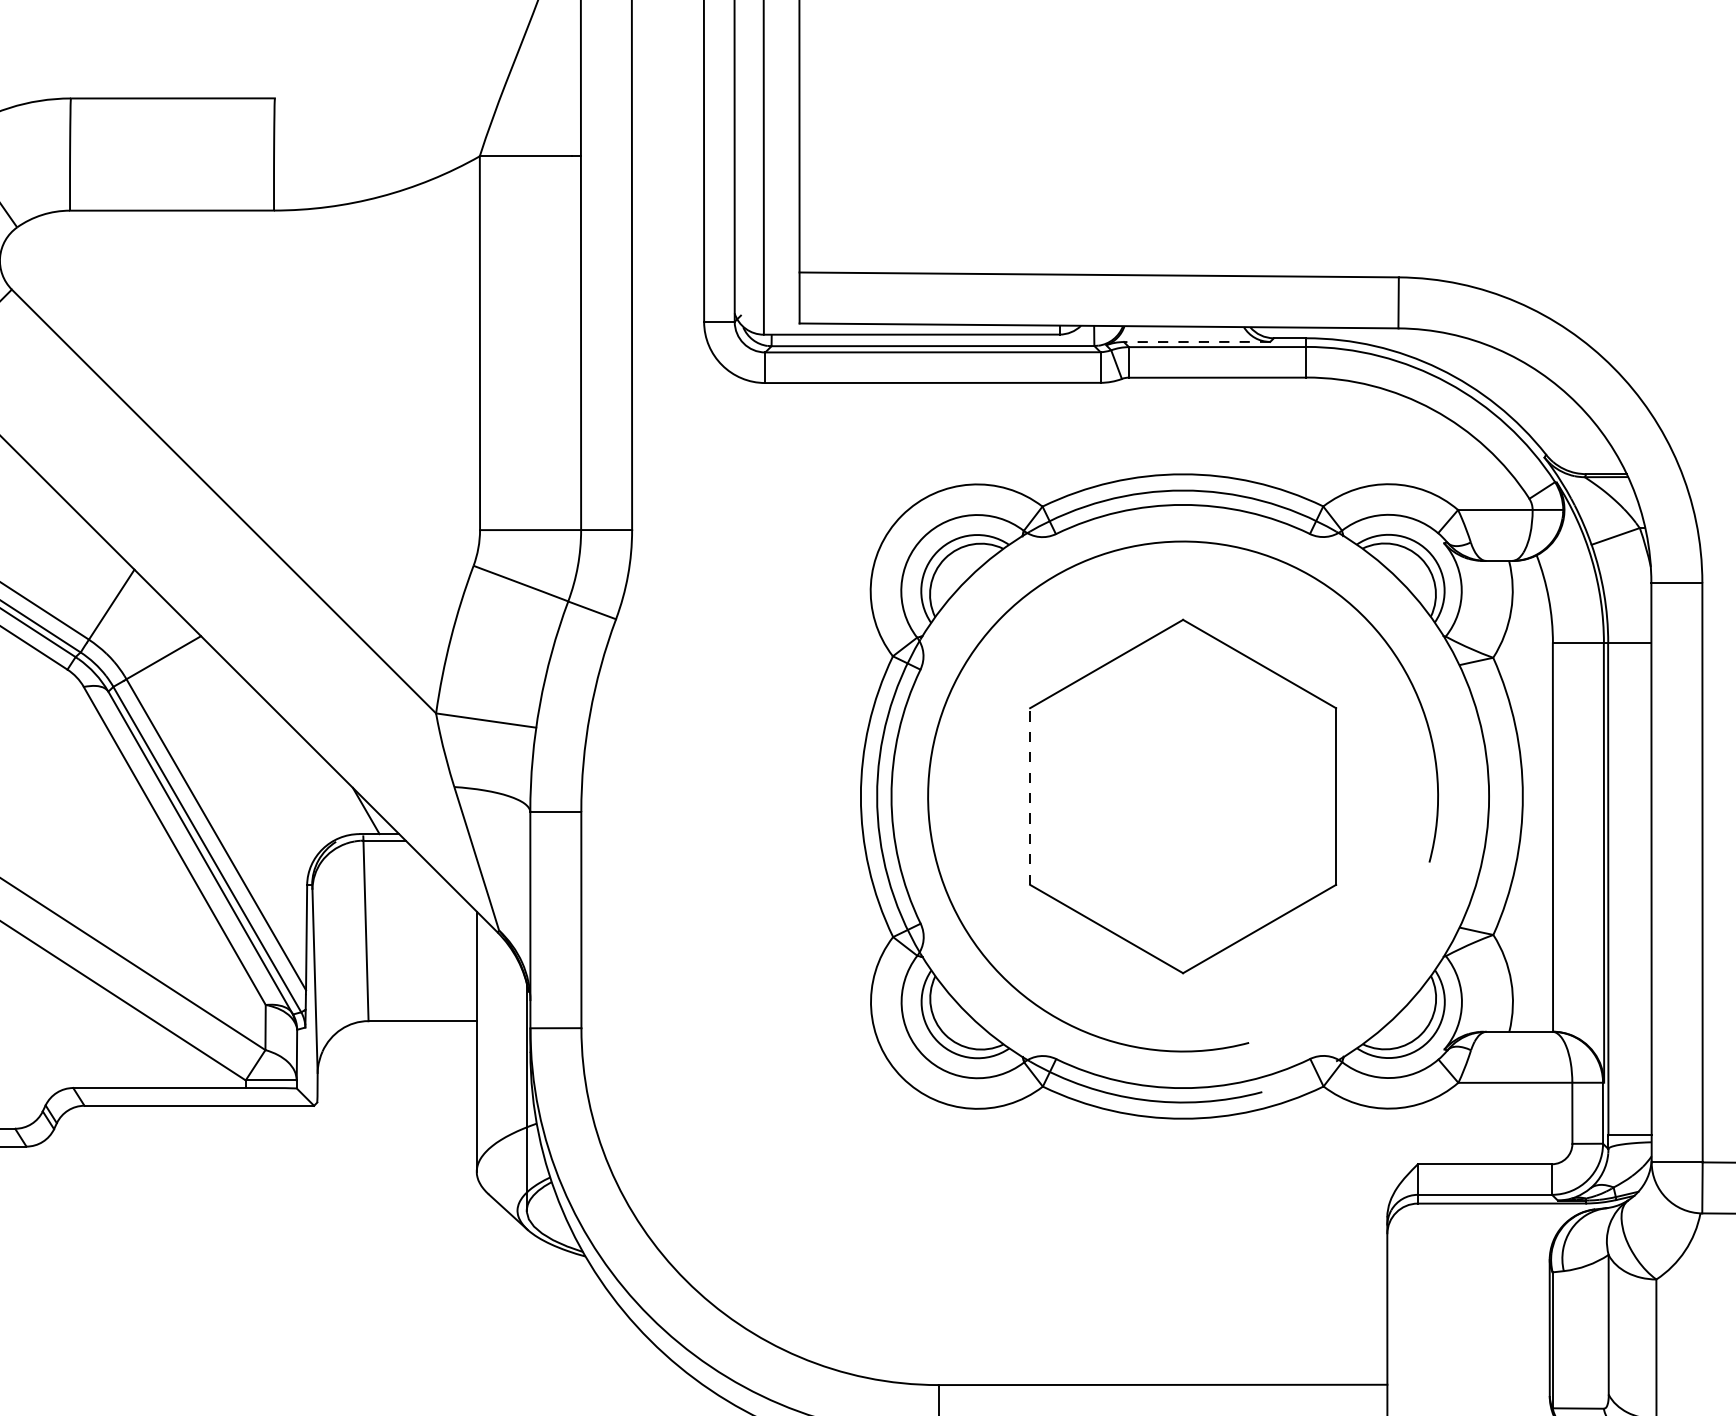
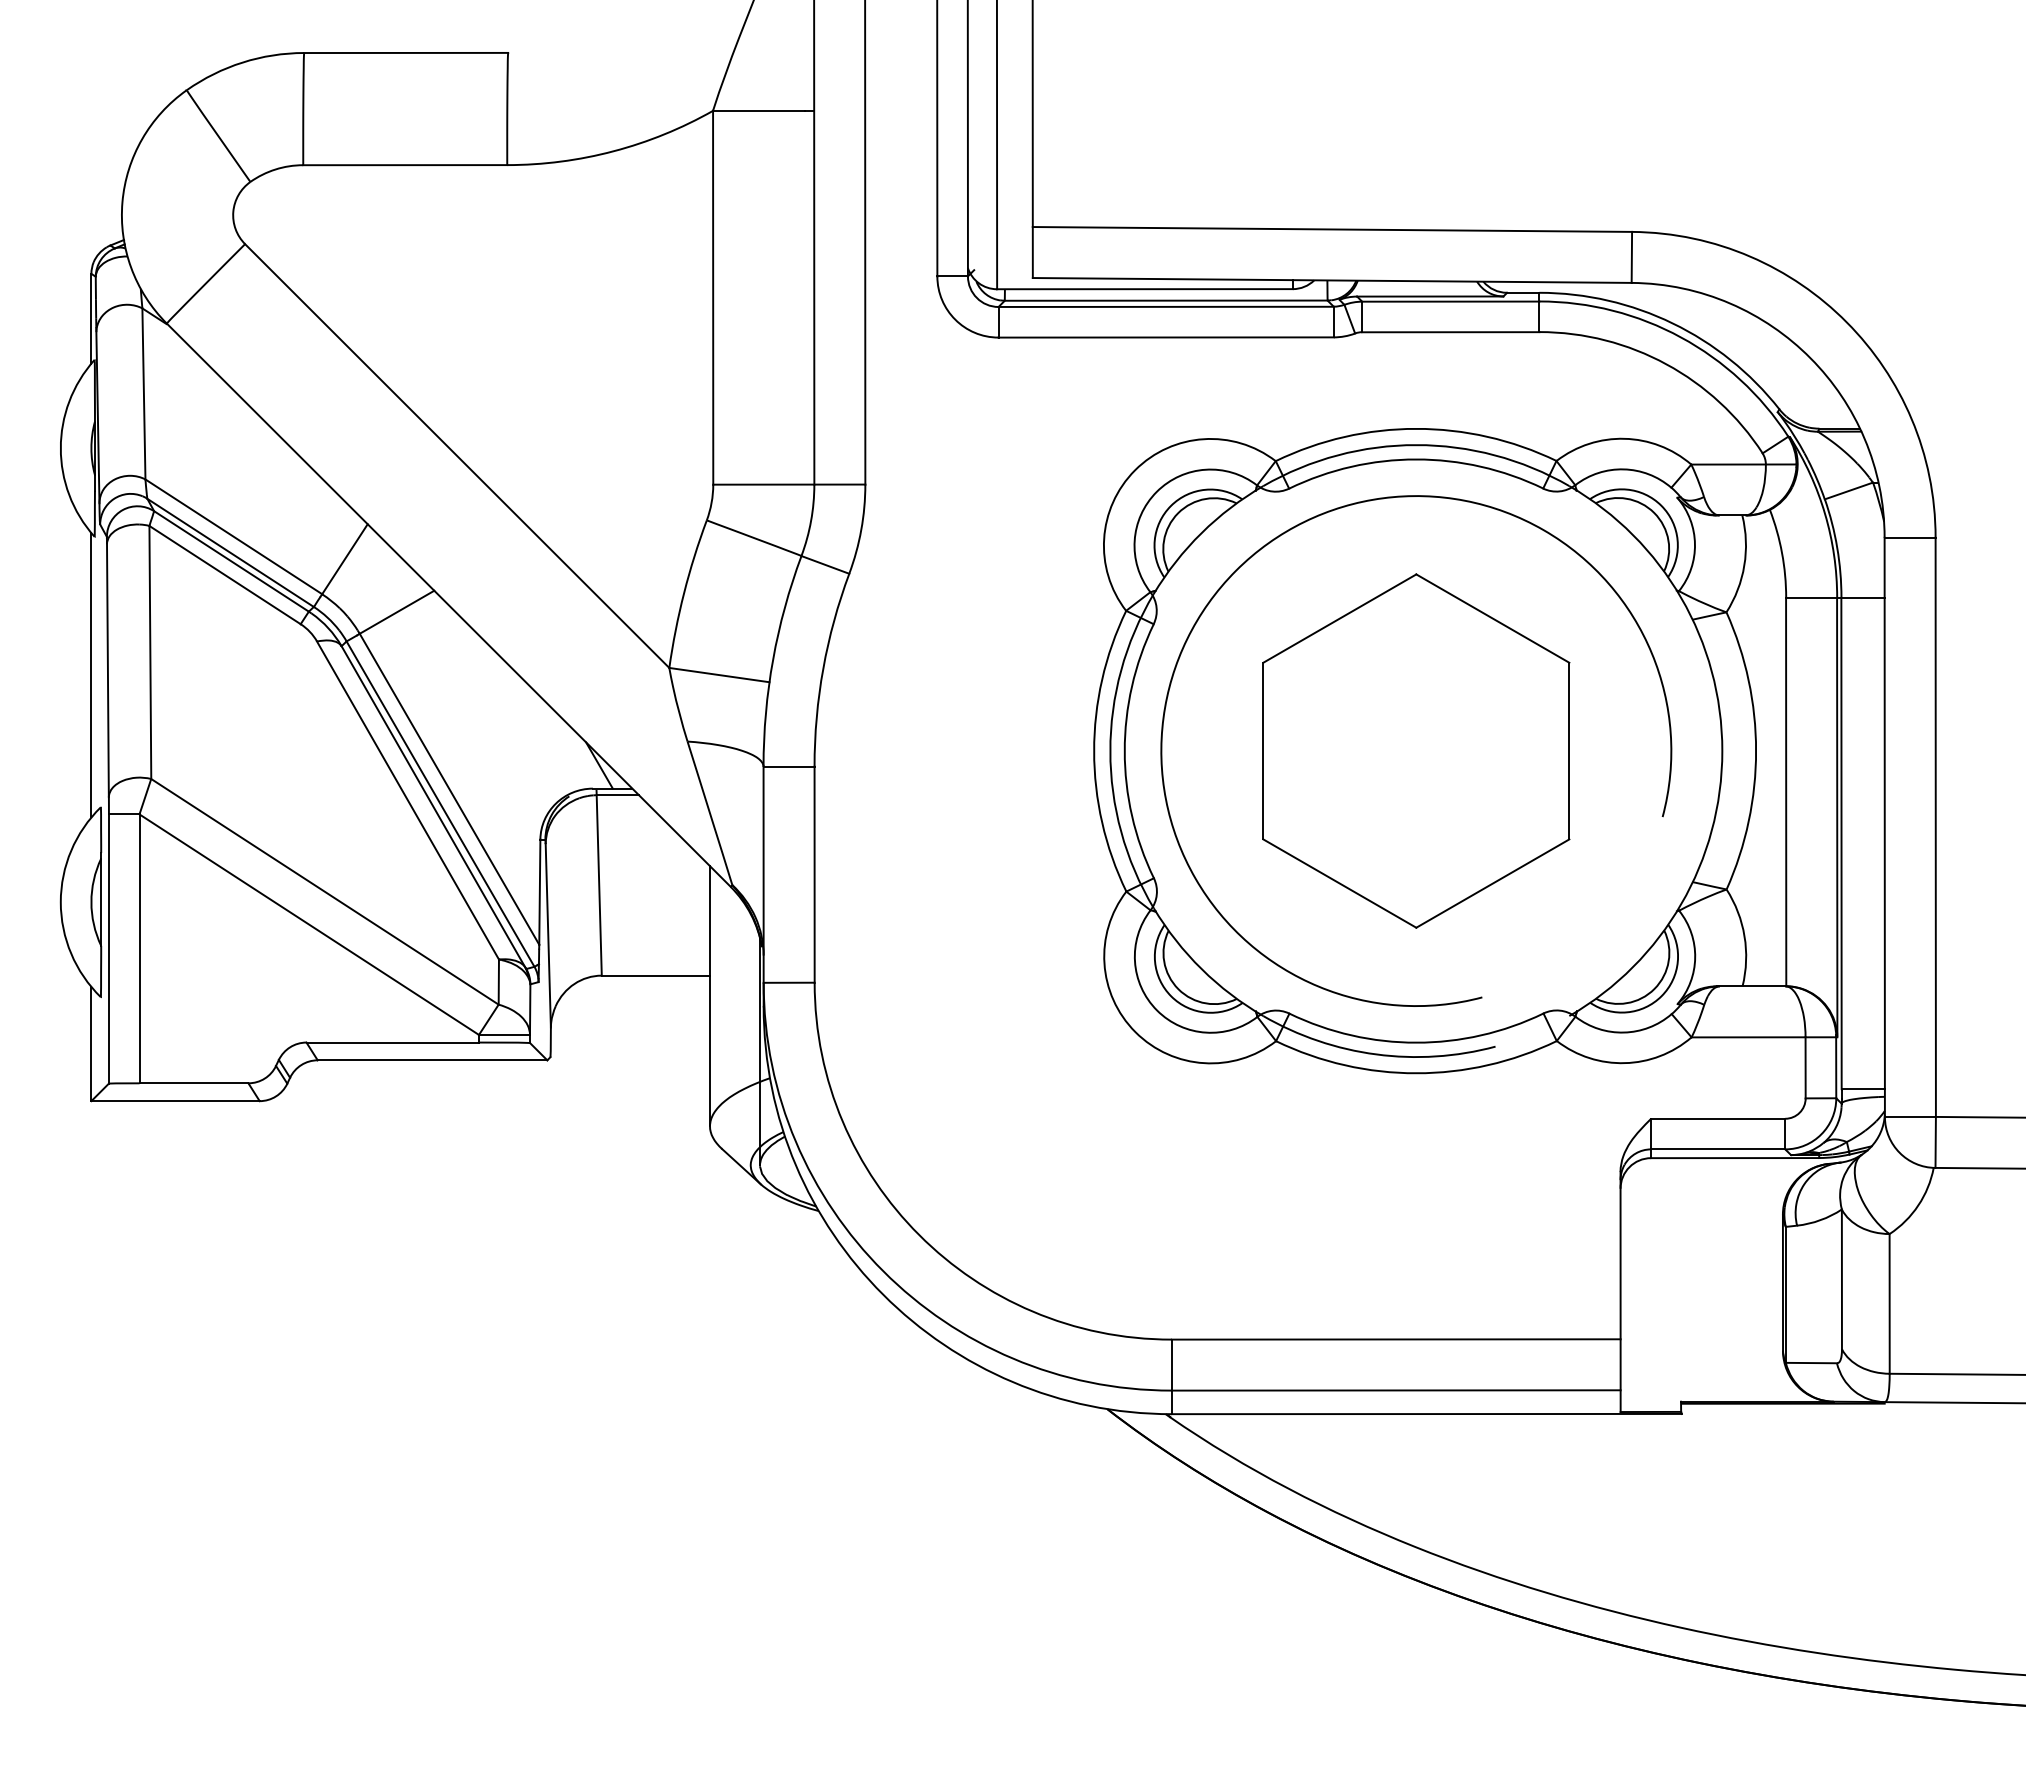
line: (1196, 341) -> (1429, 296), dashed -> solid
line: (1030, 795) -> (1263, 750), dashed -> solid

